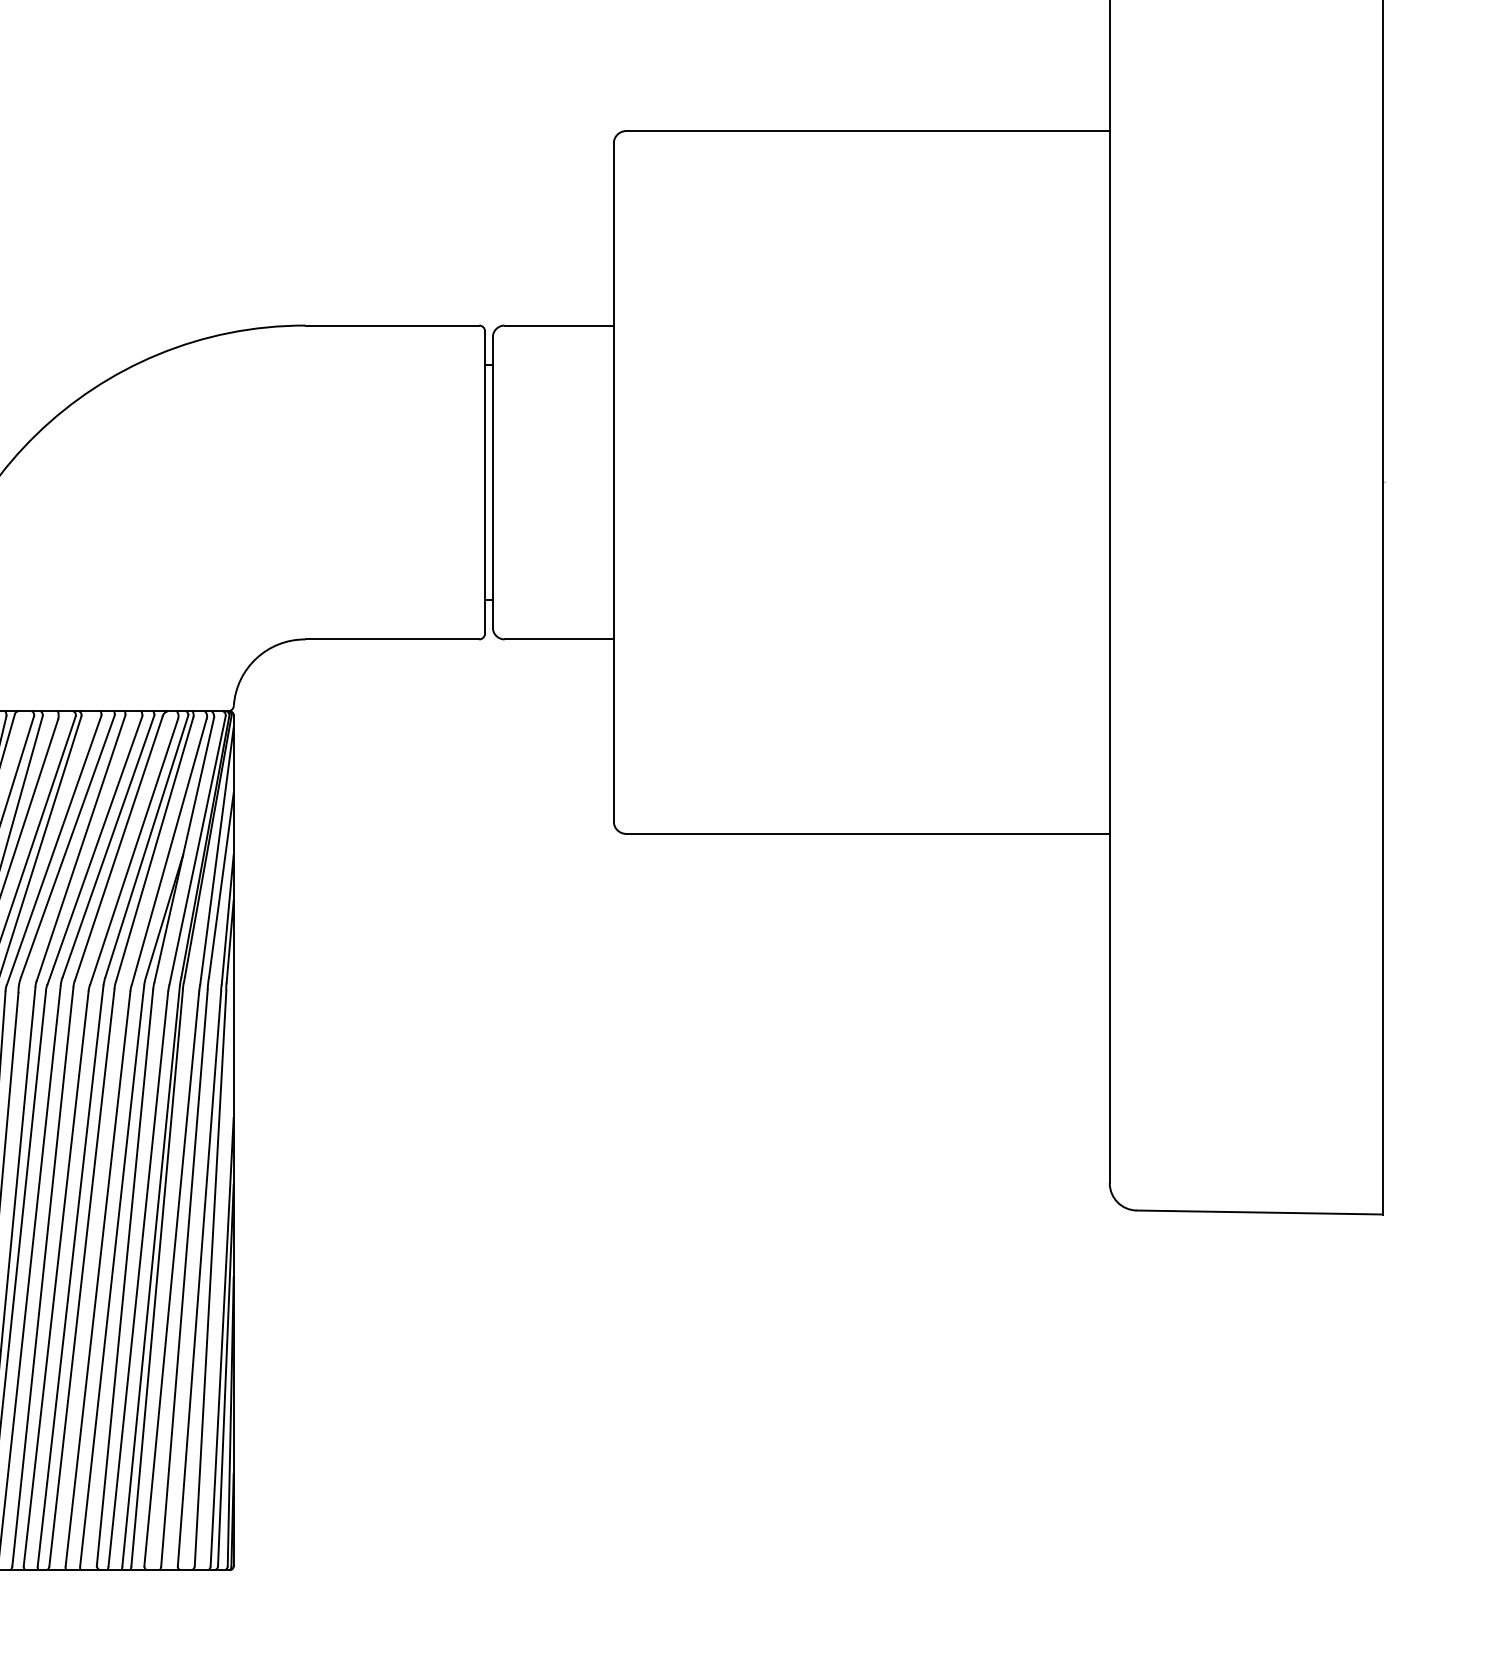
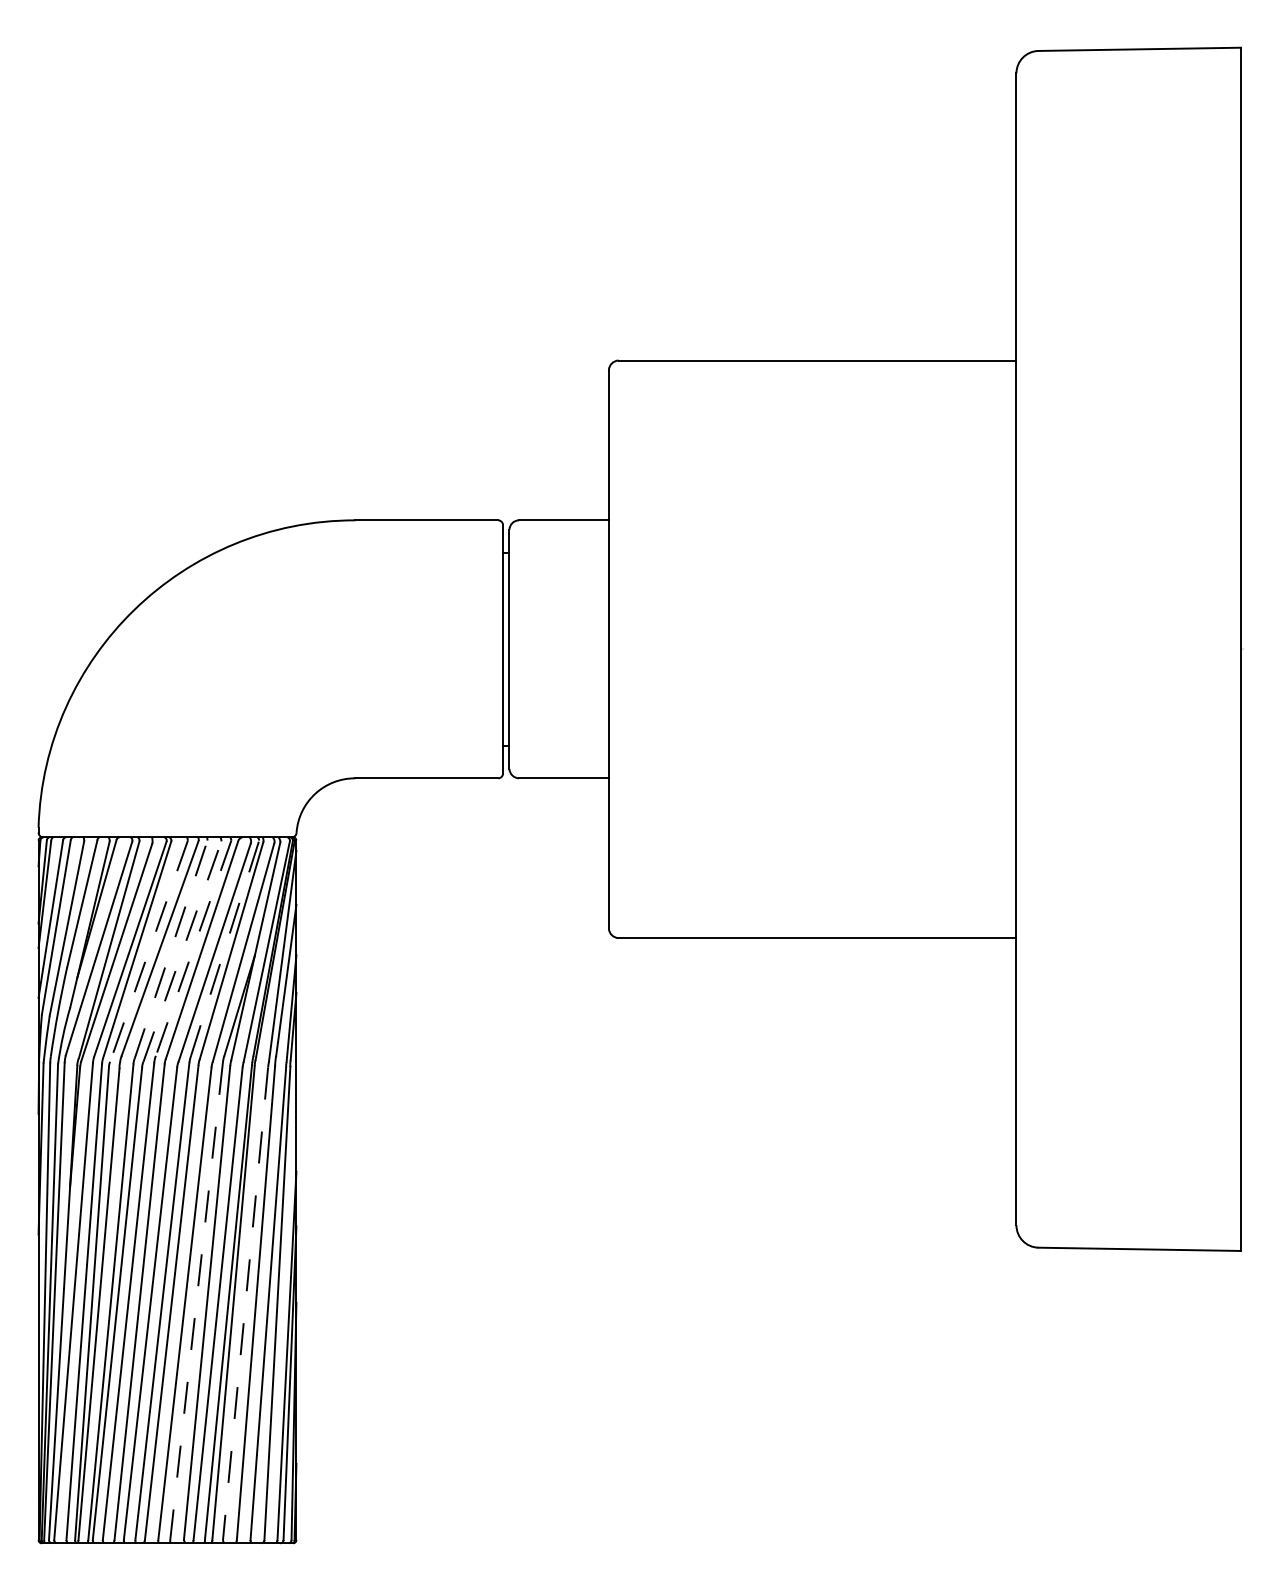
line: (108, 846) -> (193, 948), solid -> dashed
line: (147, 846) -> (225, 948), solid -> dashed
line: (81, 847) -> (171, 949), solid -> dashed
line: (53, 850) -> (148, 951), solid -> dashed
line: (95, 850) -> (182, 951), solid -> dashed
line: (112, 1277) -> (196, 1302), solid -> dashed
line: (171, 1279) -> (245, 1304), solid -> dashed

